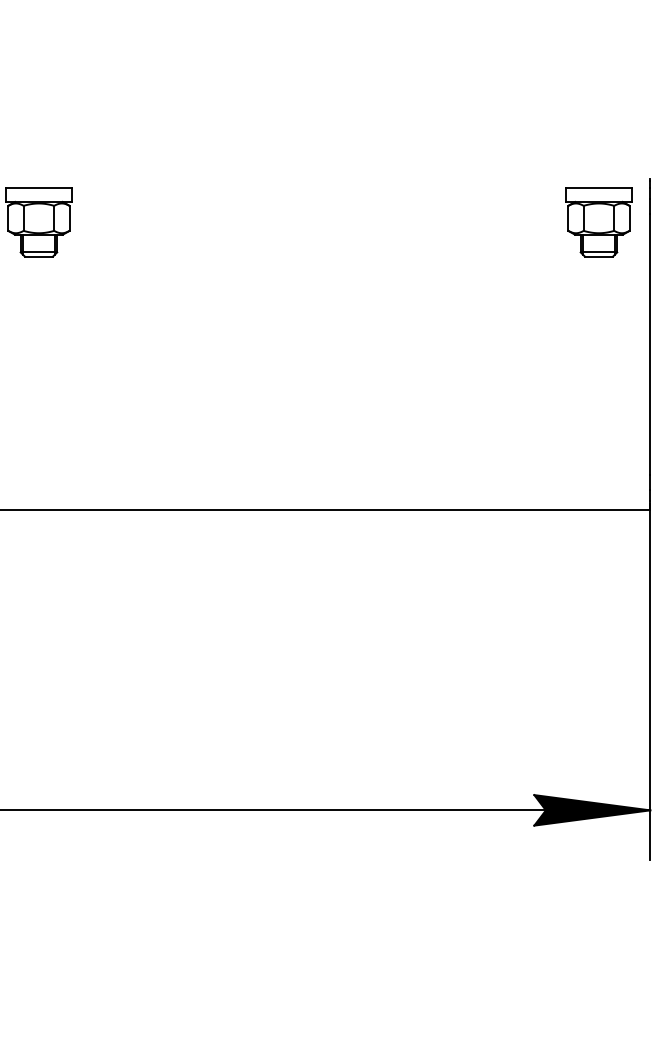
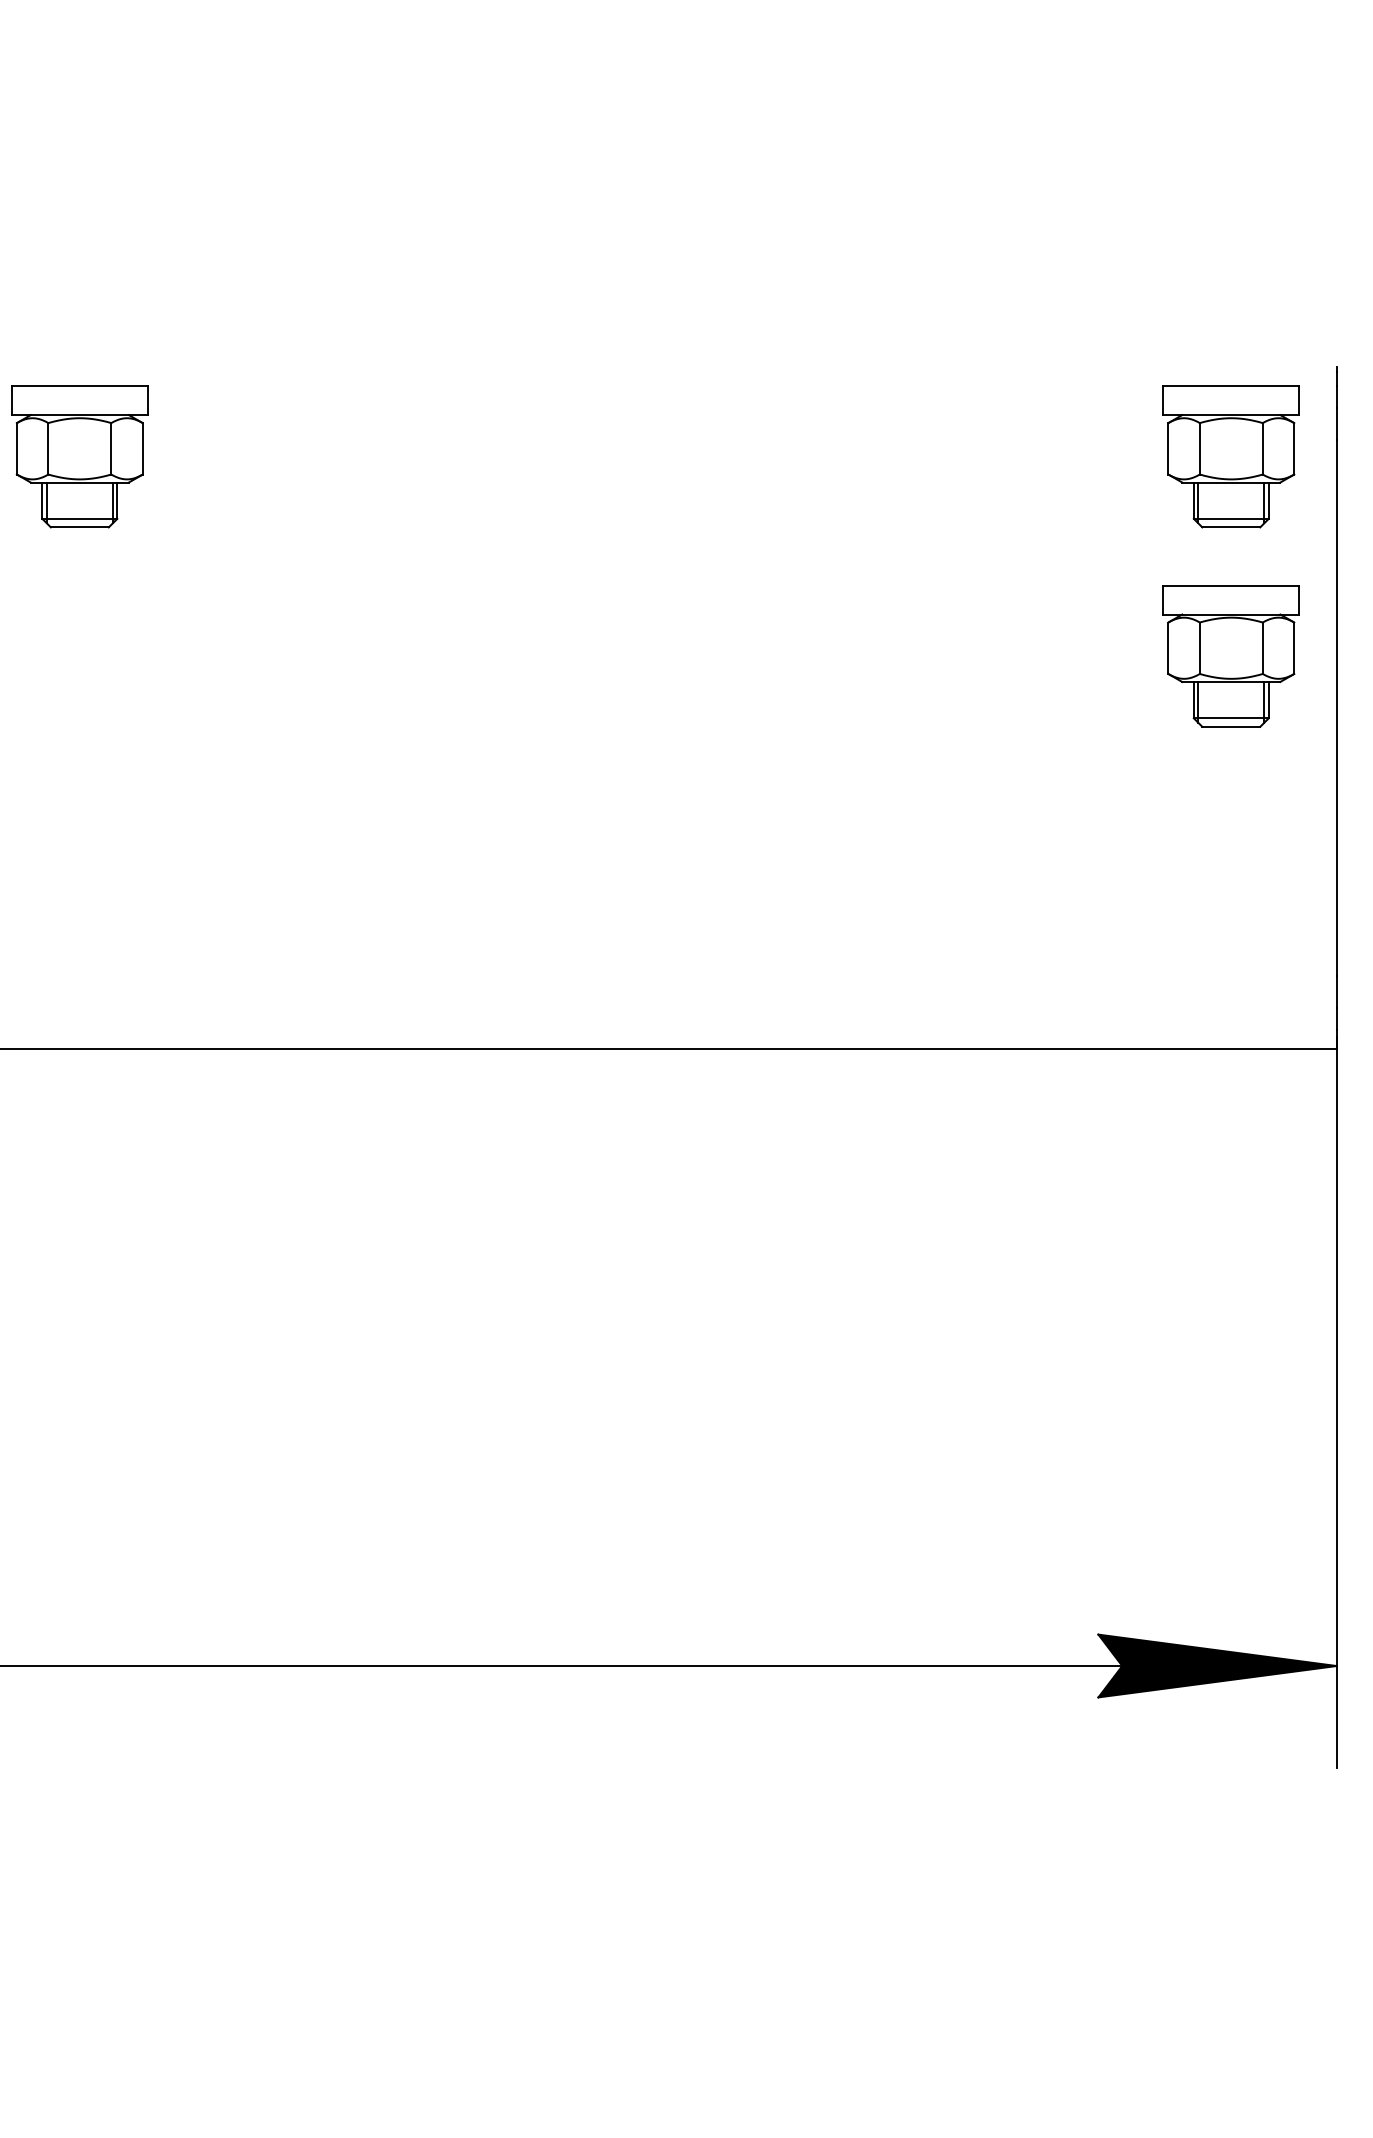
part: (598, 319) -> (1230, 656), added

